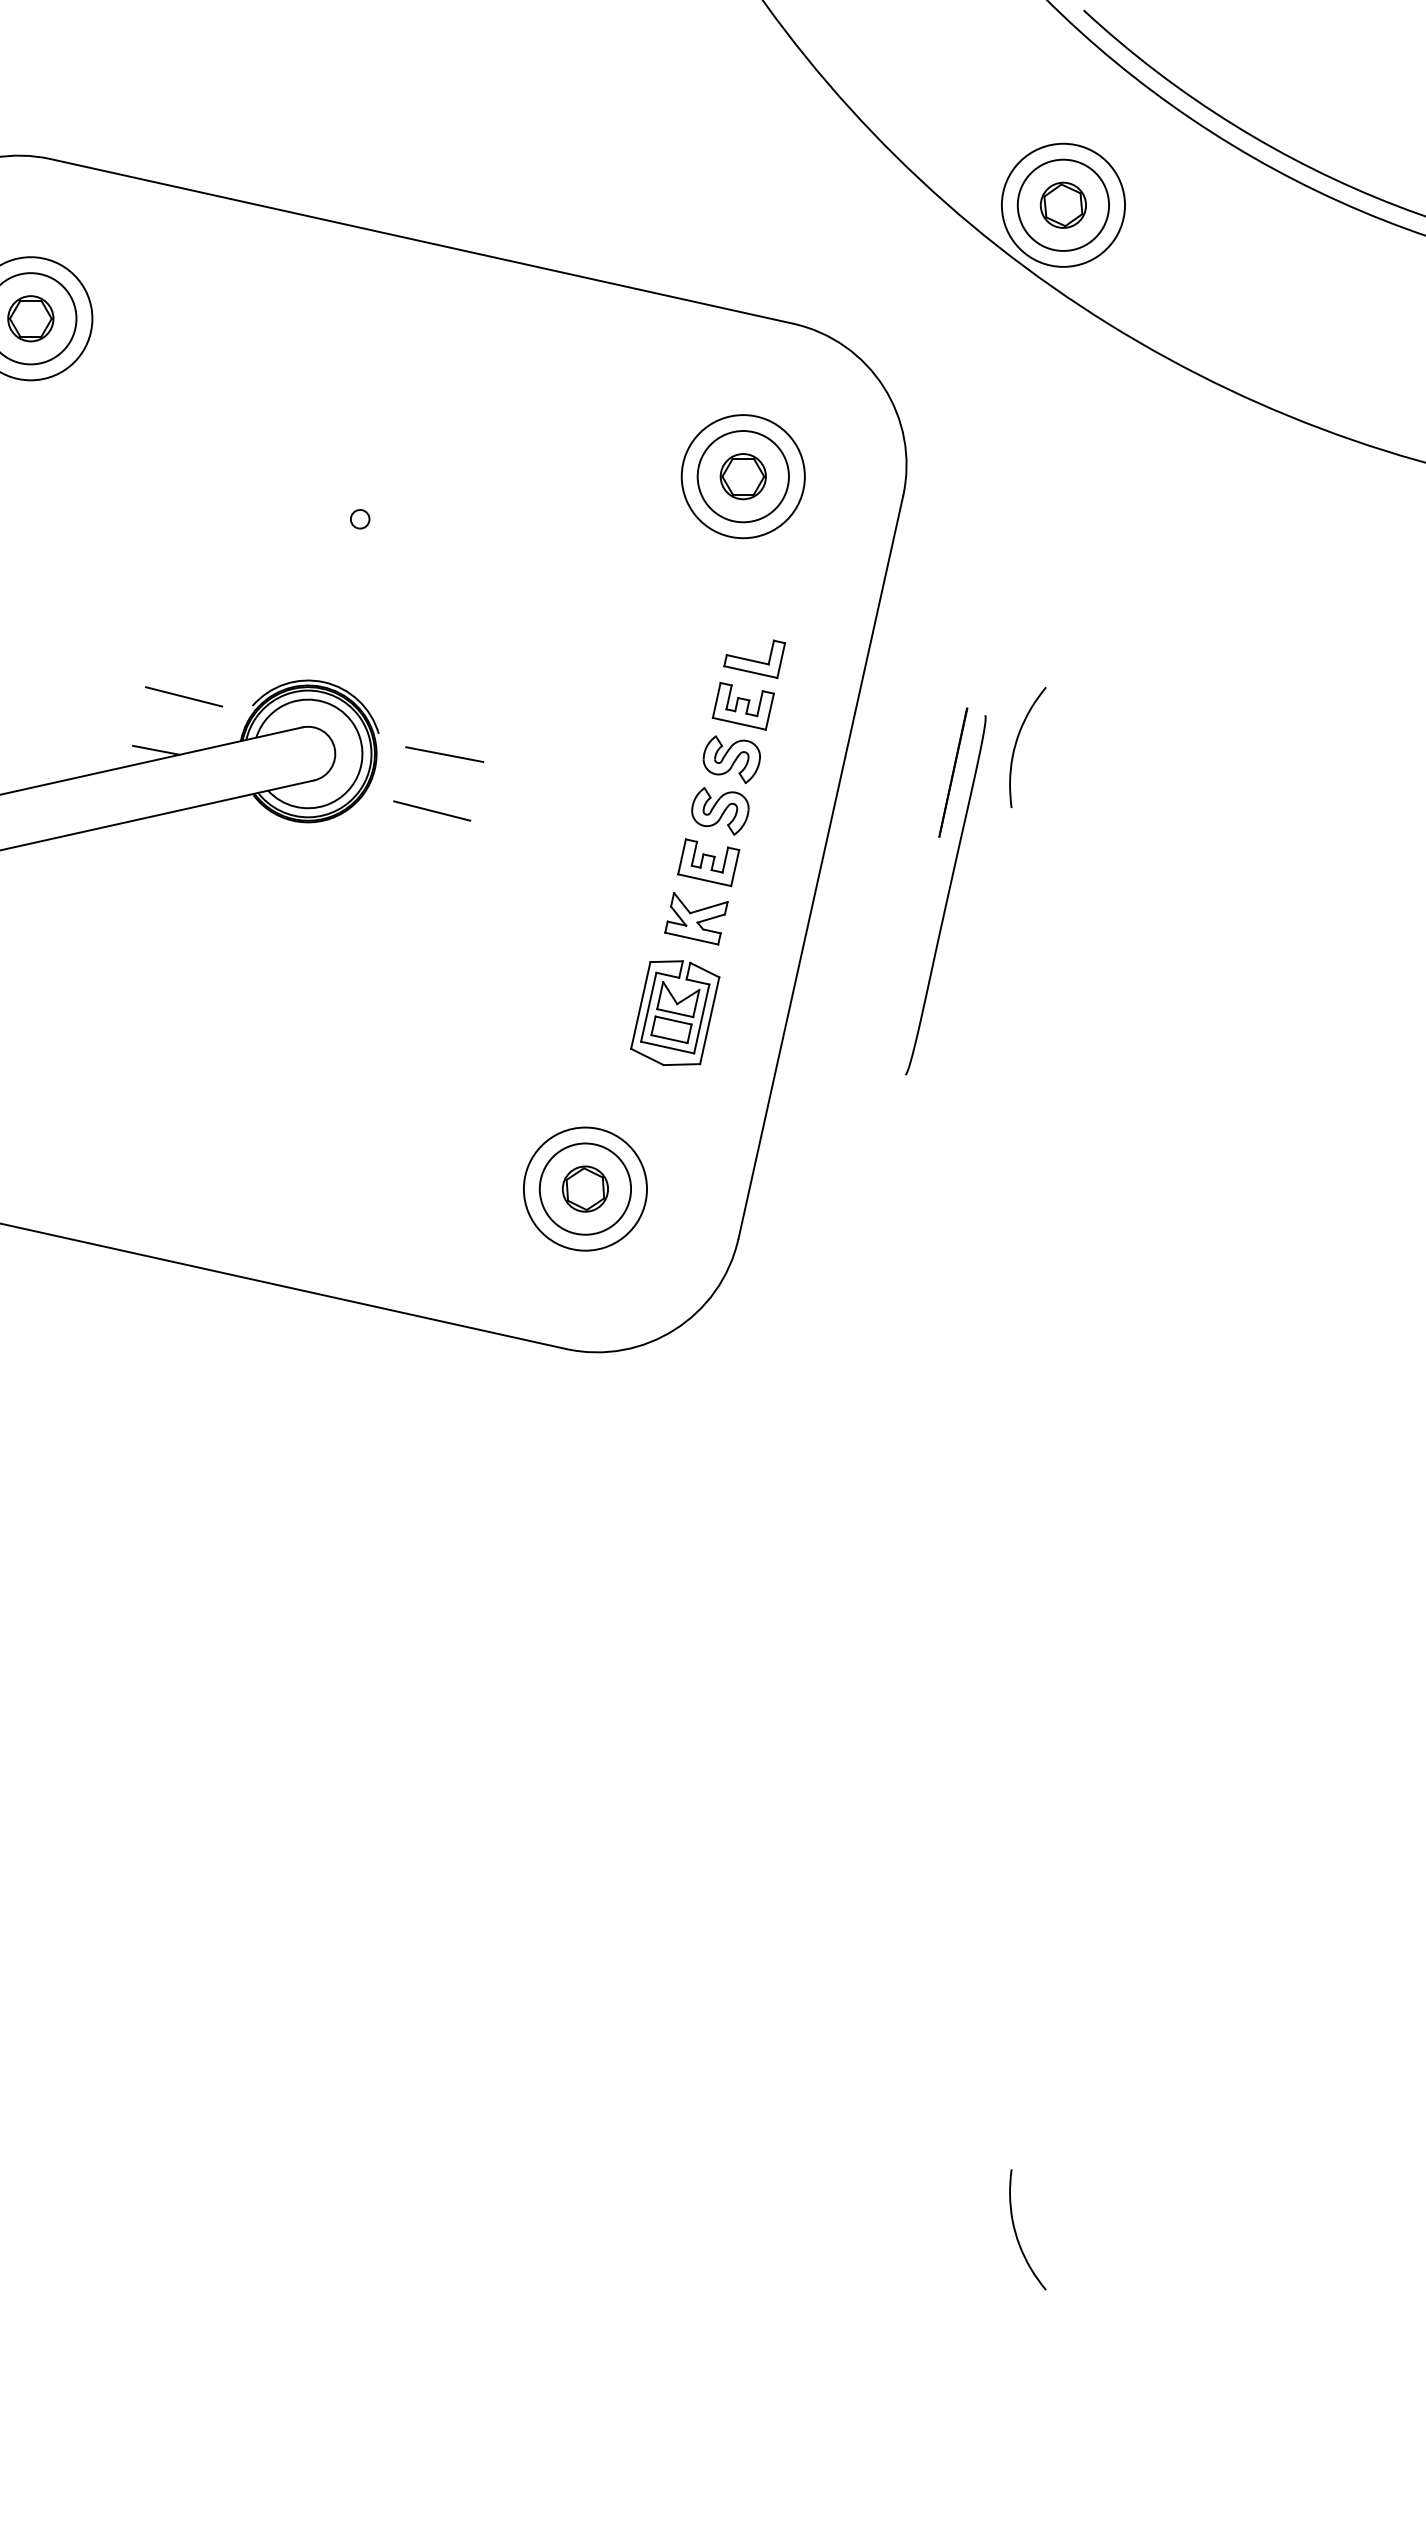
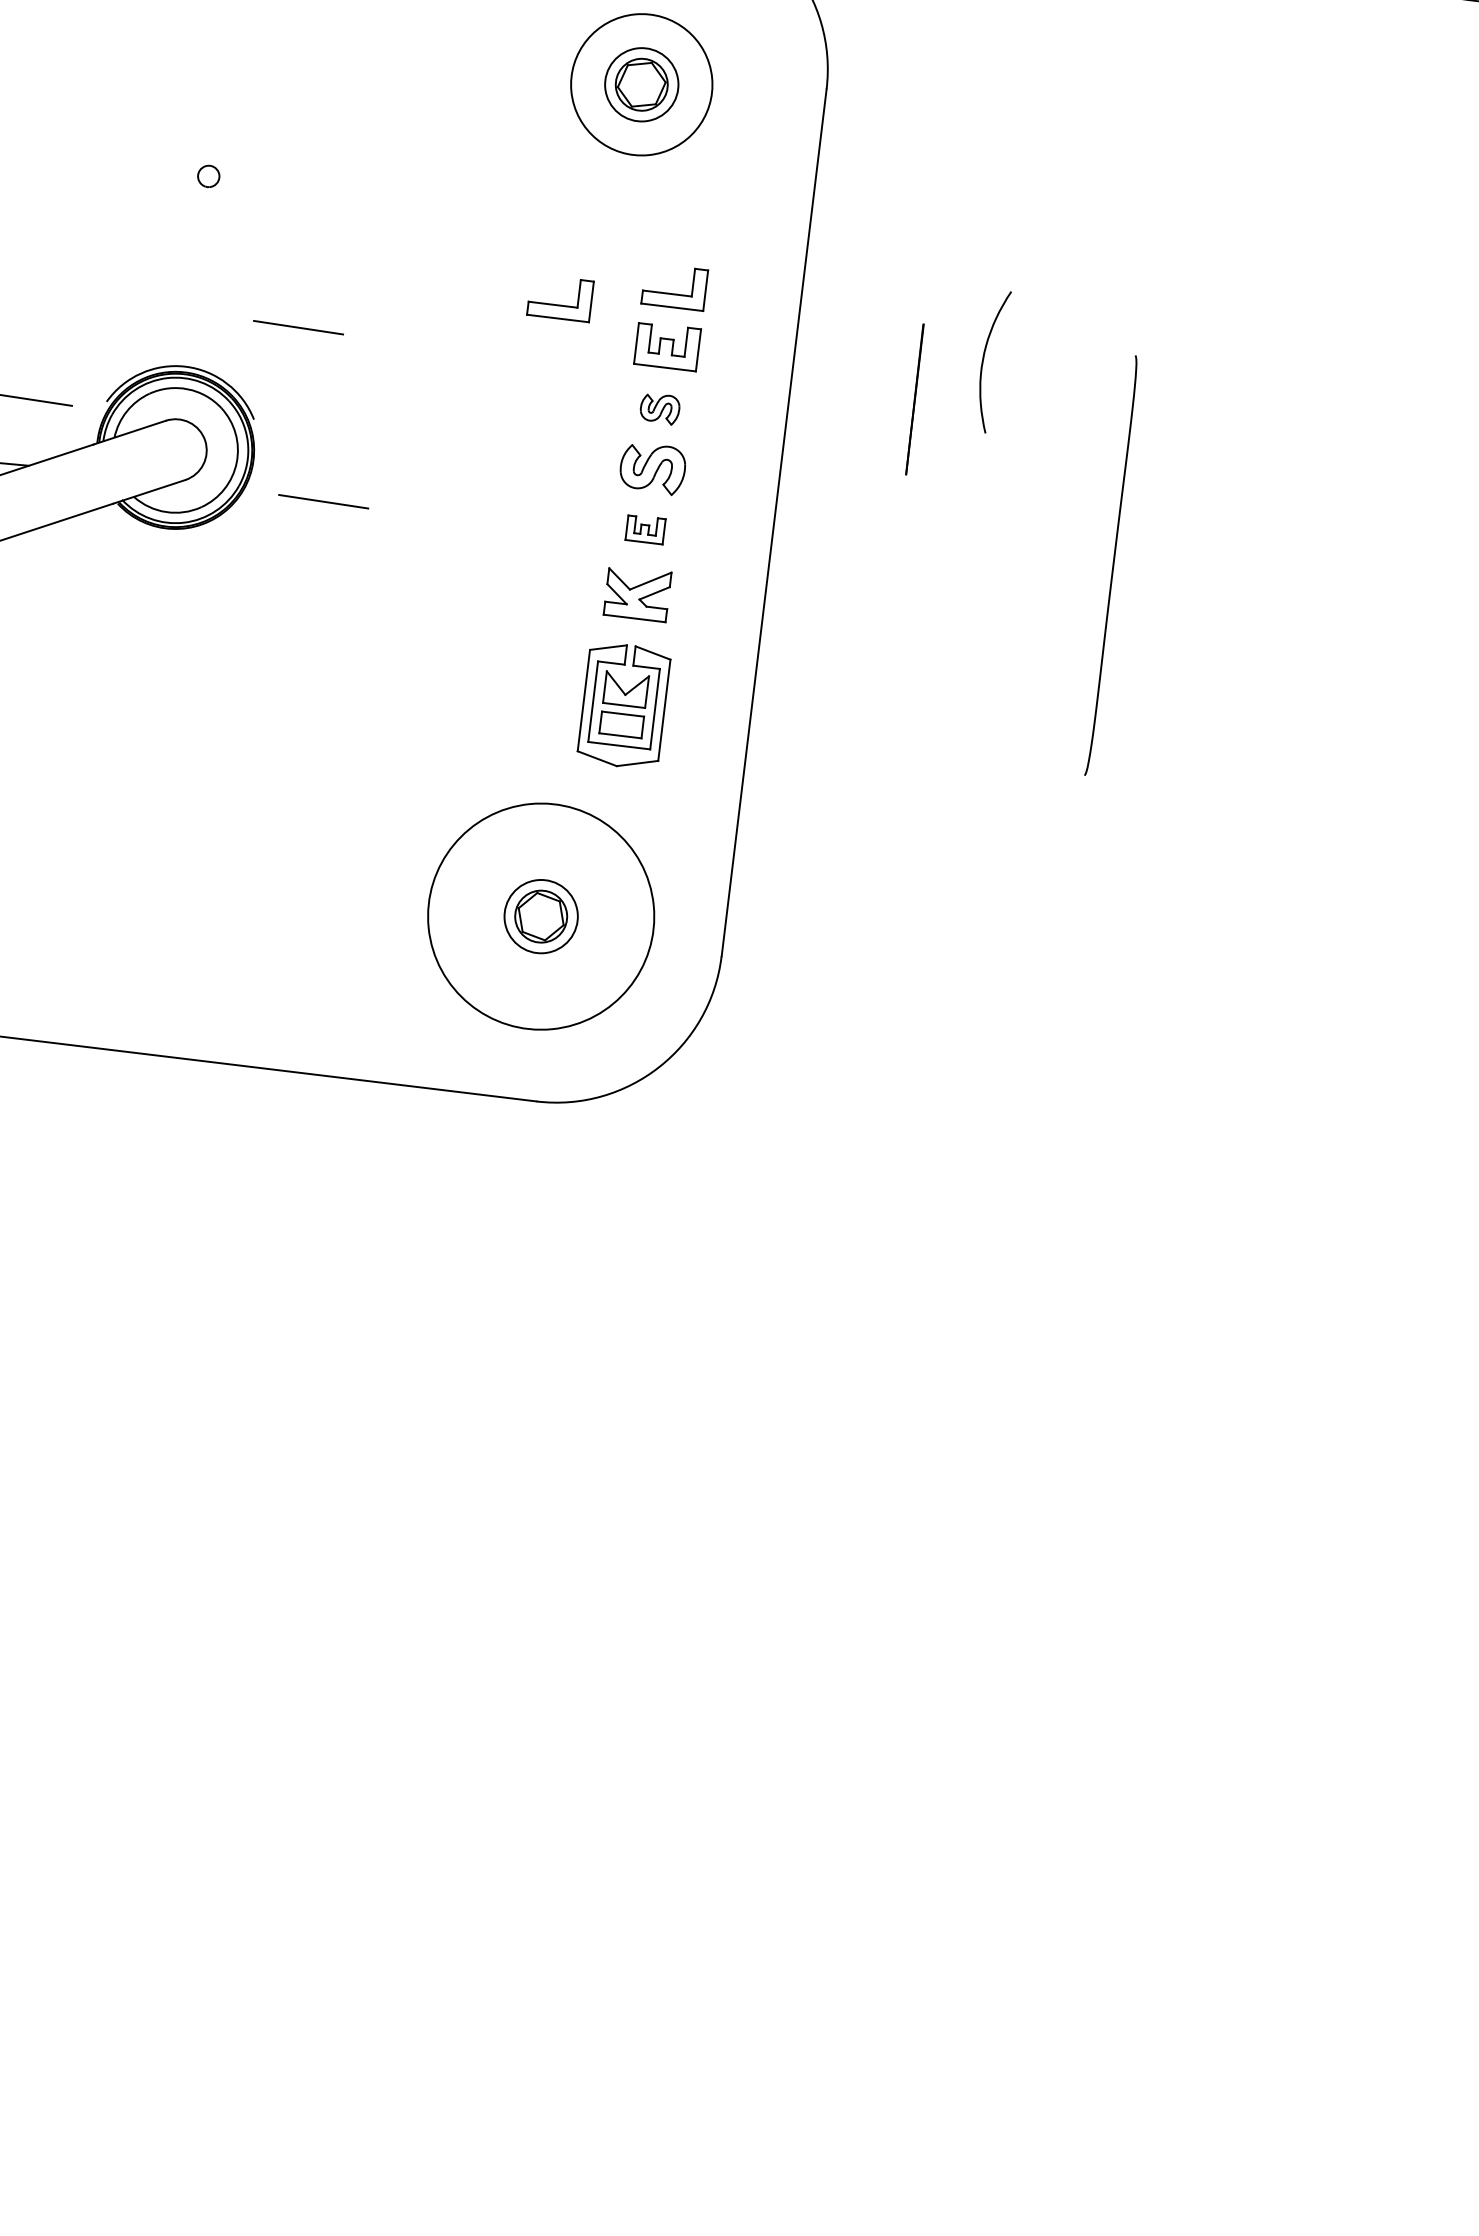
circle: (742, 476) -> (640, 84), size x0.7
line: (425, 657) -> (298, 327), added
part: (654, 658) -> (560, 302), added
line: (444, 754) -> (331, 435), removed
part: (731, 759) -> (659, 409), size x0.6
part: (708, 862) -> (645, 529), size x0.6
curve: (947, 895) -> (1112, 565), moved
circle: (585, 1188) -> (541, 915), size x0.7
circle: (585, 1188) -> (541, 915), size x1.6
curve: (1016, 2231) -> (1150, 2059), removed

